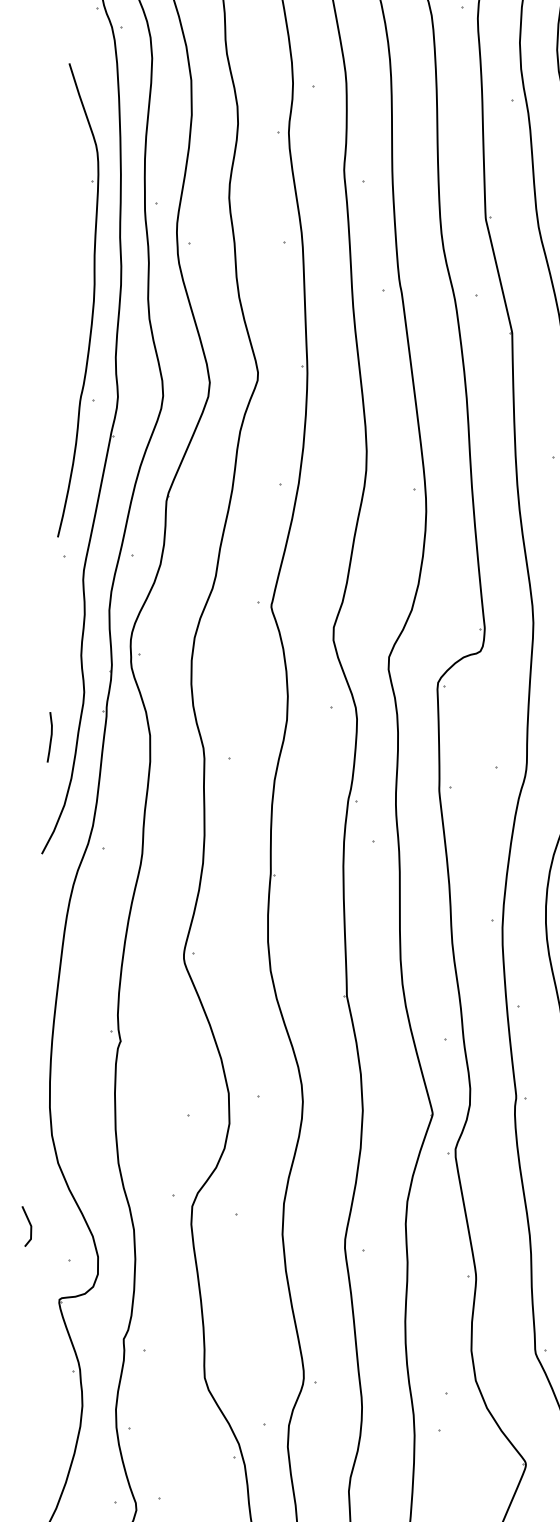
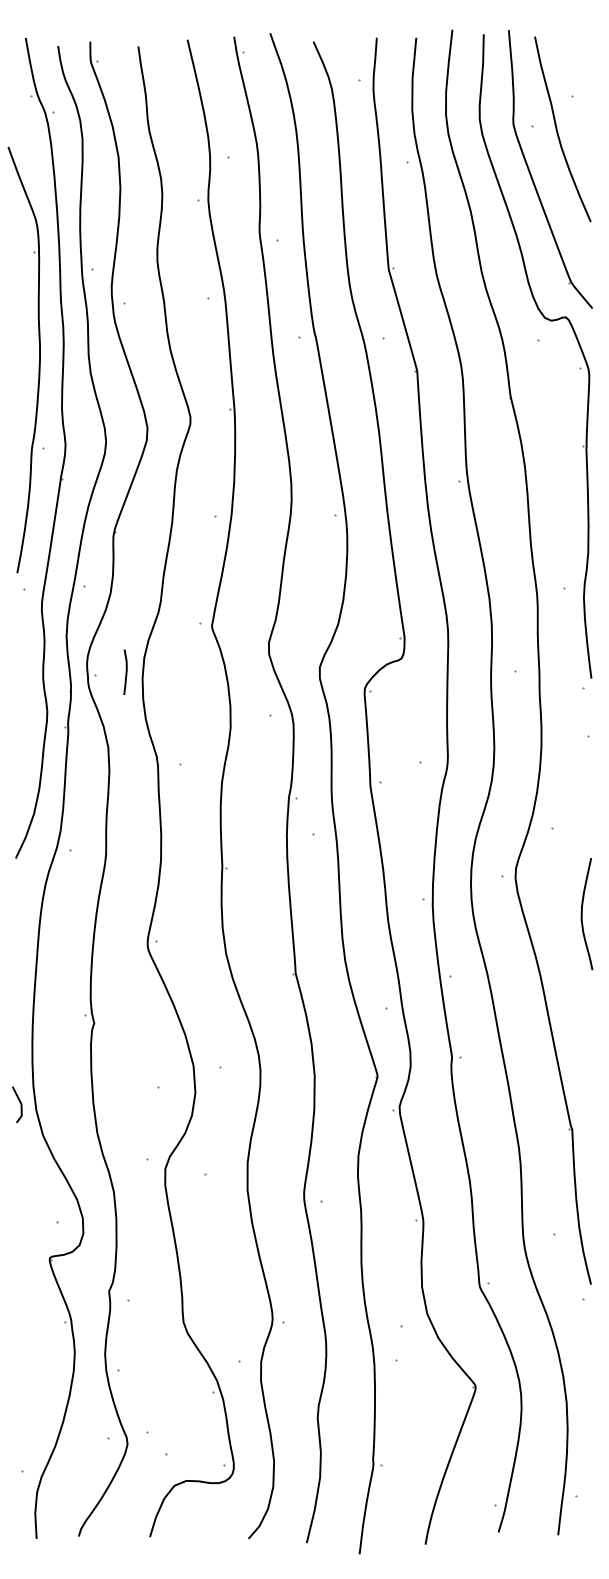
curve: (50, 736) -> (125, 671), moved
line: (29, 1224) -> (19, 1102), moved

